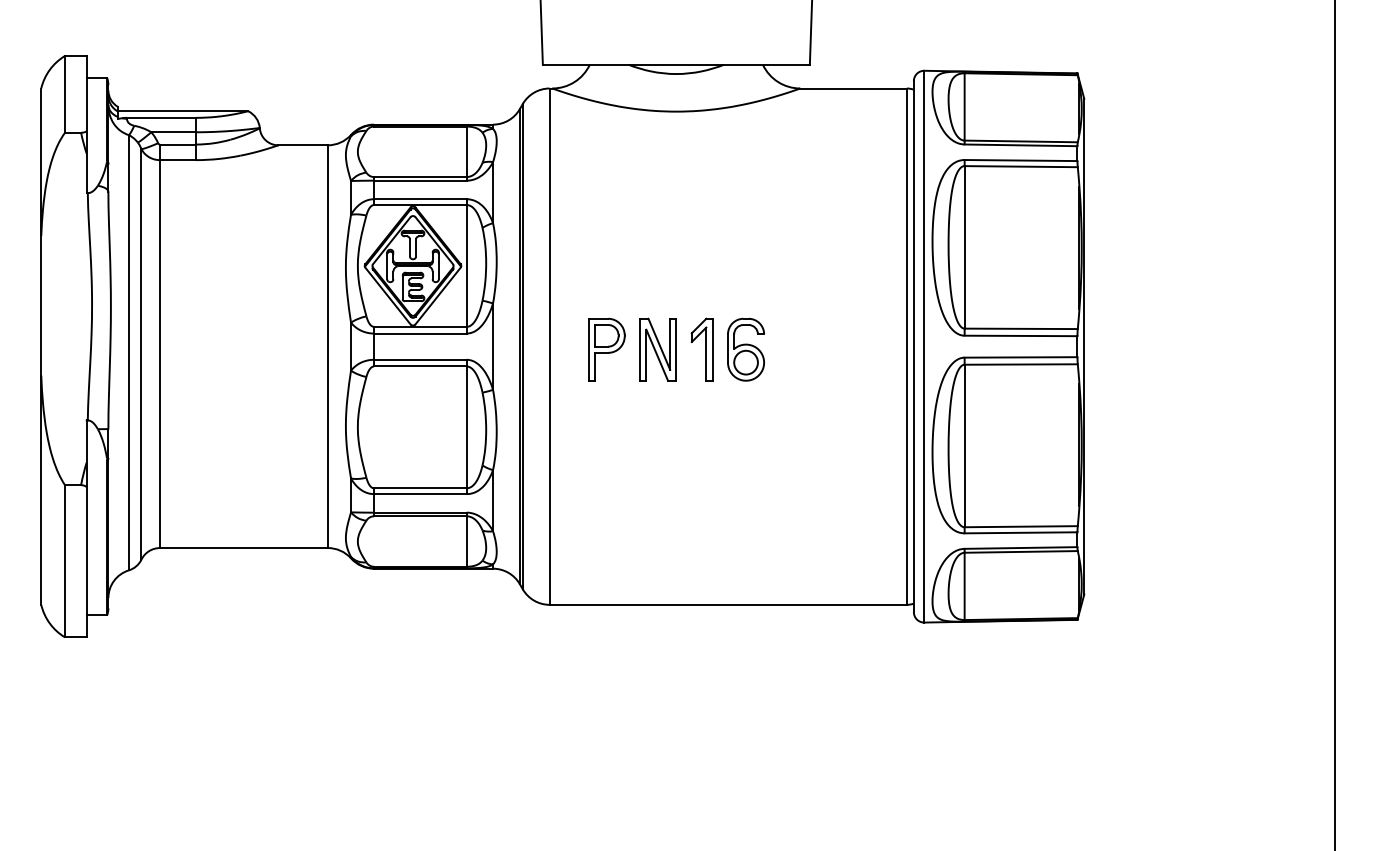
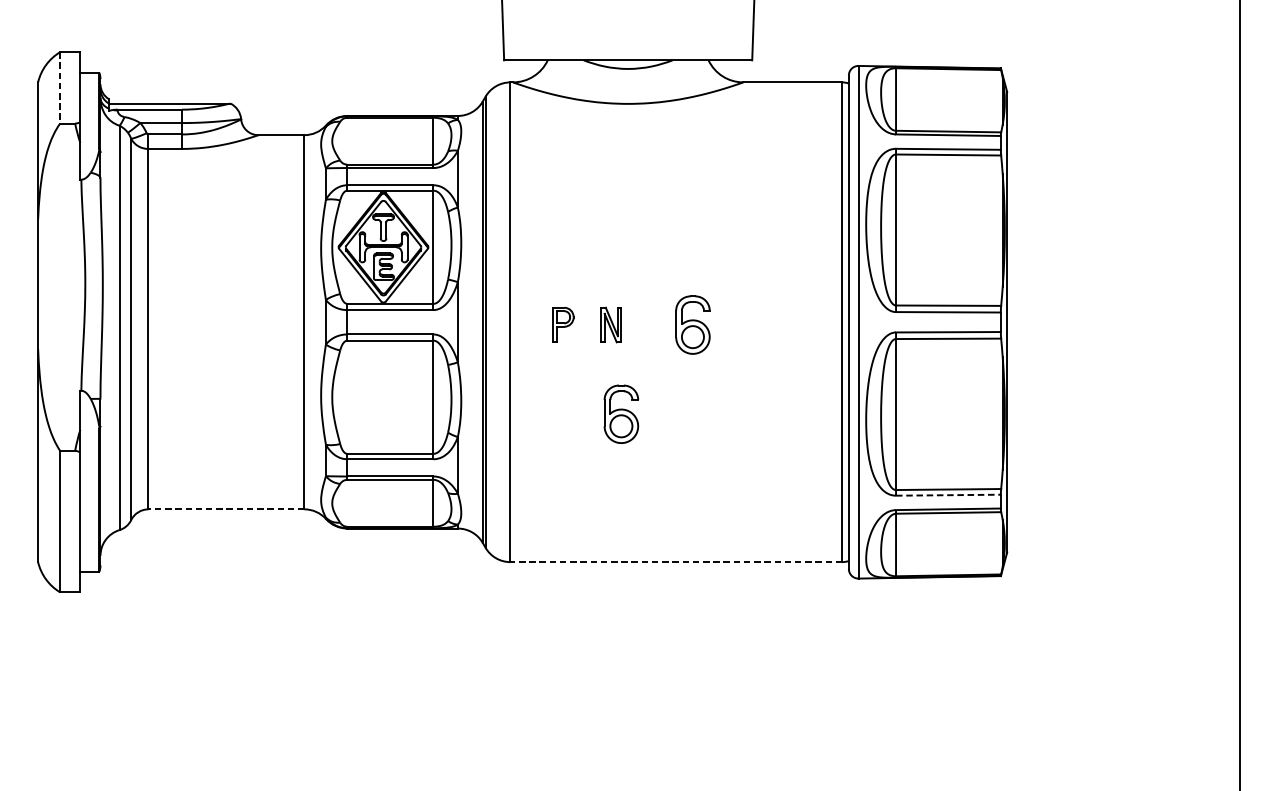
line: (65, 94) -> (60, 87), solid -> dashed
part: (606, 349) -> (563, 324), size x0.6
part: (657, 349) -> (610, 324), size x0.6
part: (701, 349) -> (651, 324), removed
part: (668, 445) -> (620, 414), added
line: (1021, 532) -> (948, 494), solid -> dashed
line: (243, 548) -> (226, 509), solid -> dashed
line: (728, 604) -> (676, 561), solid -> dashed

